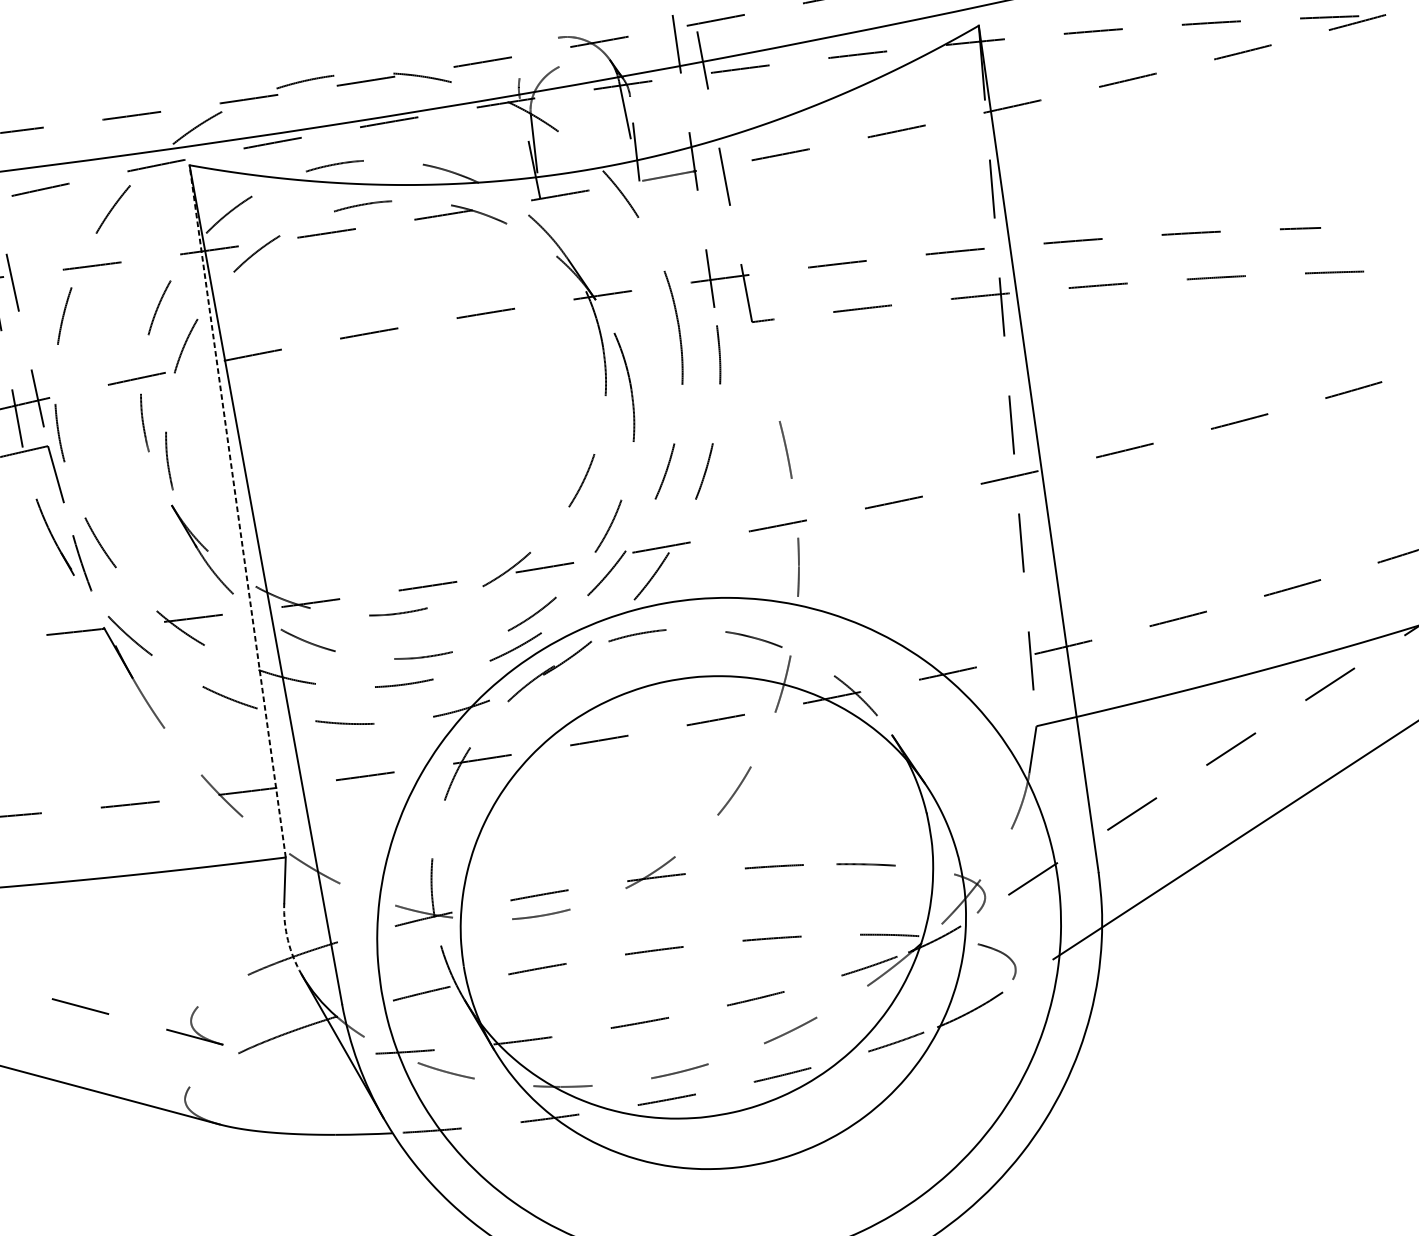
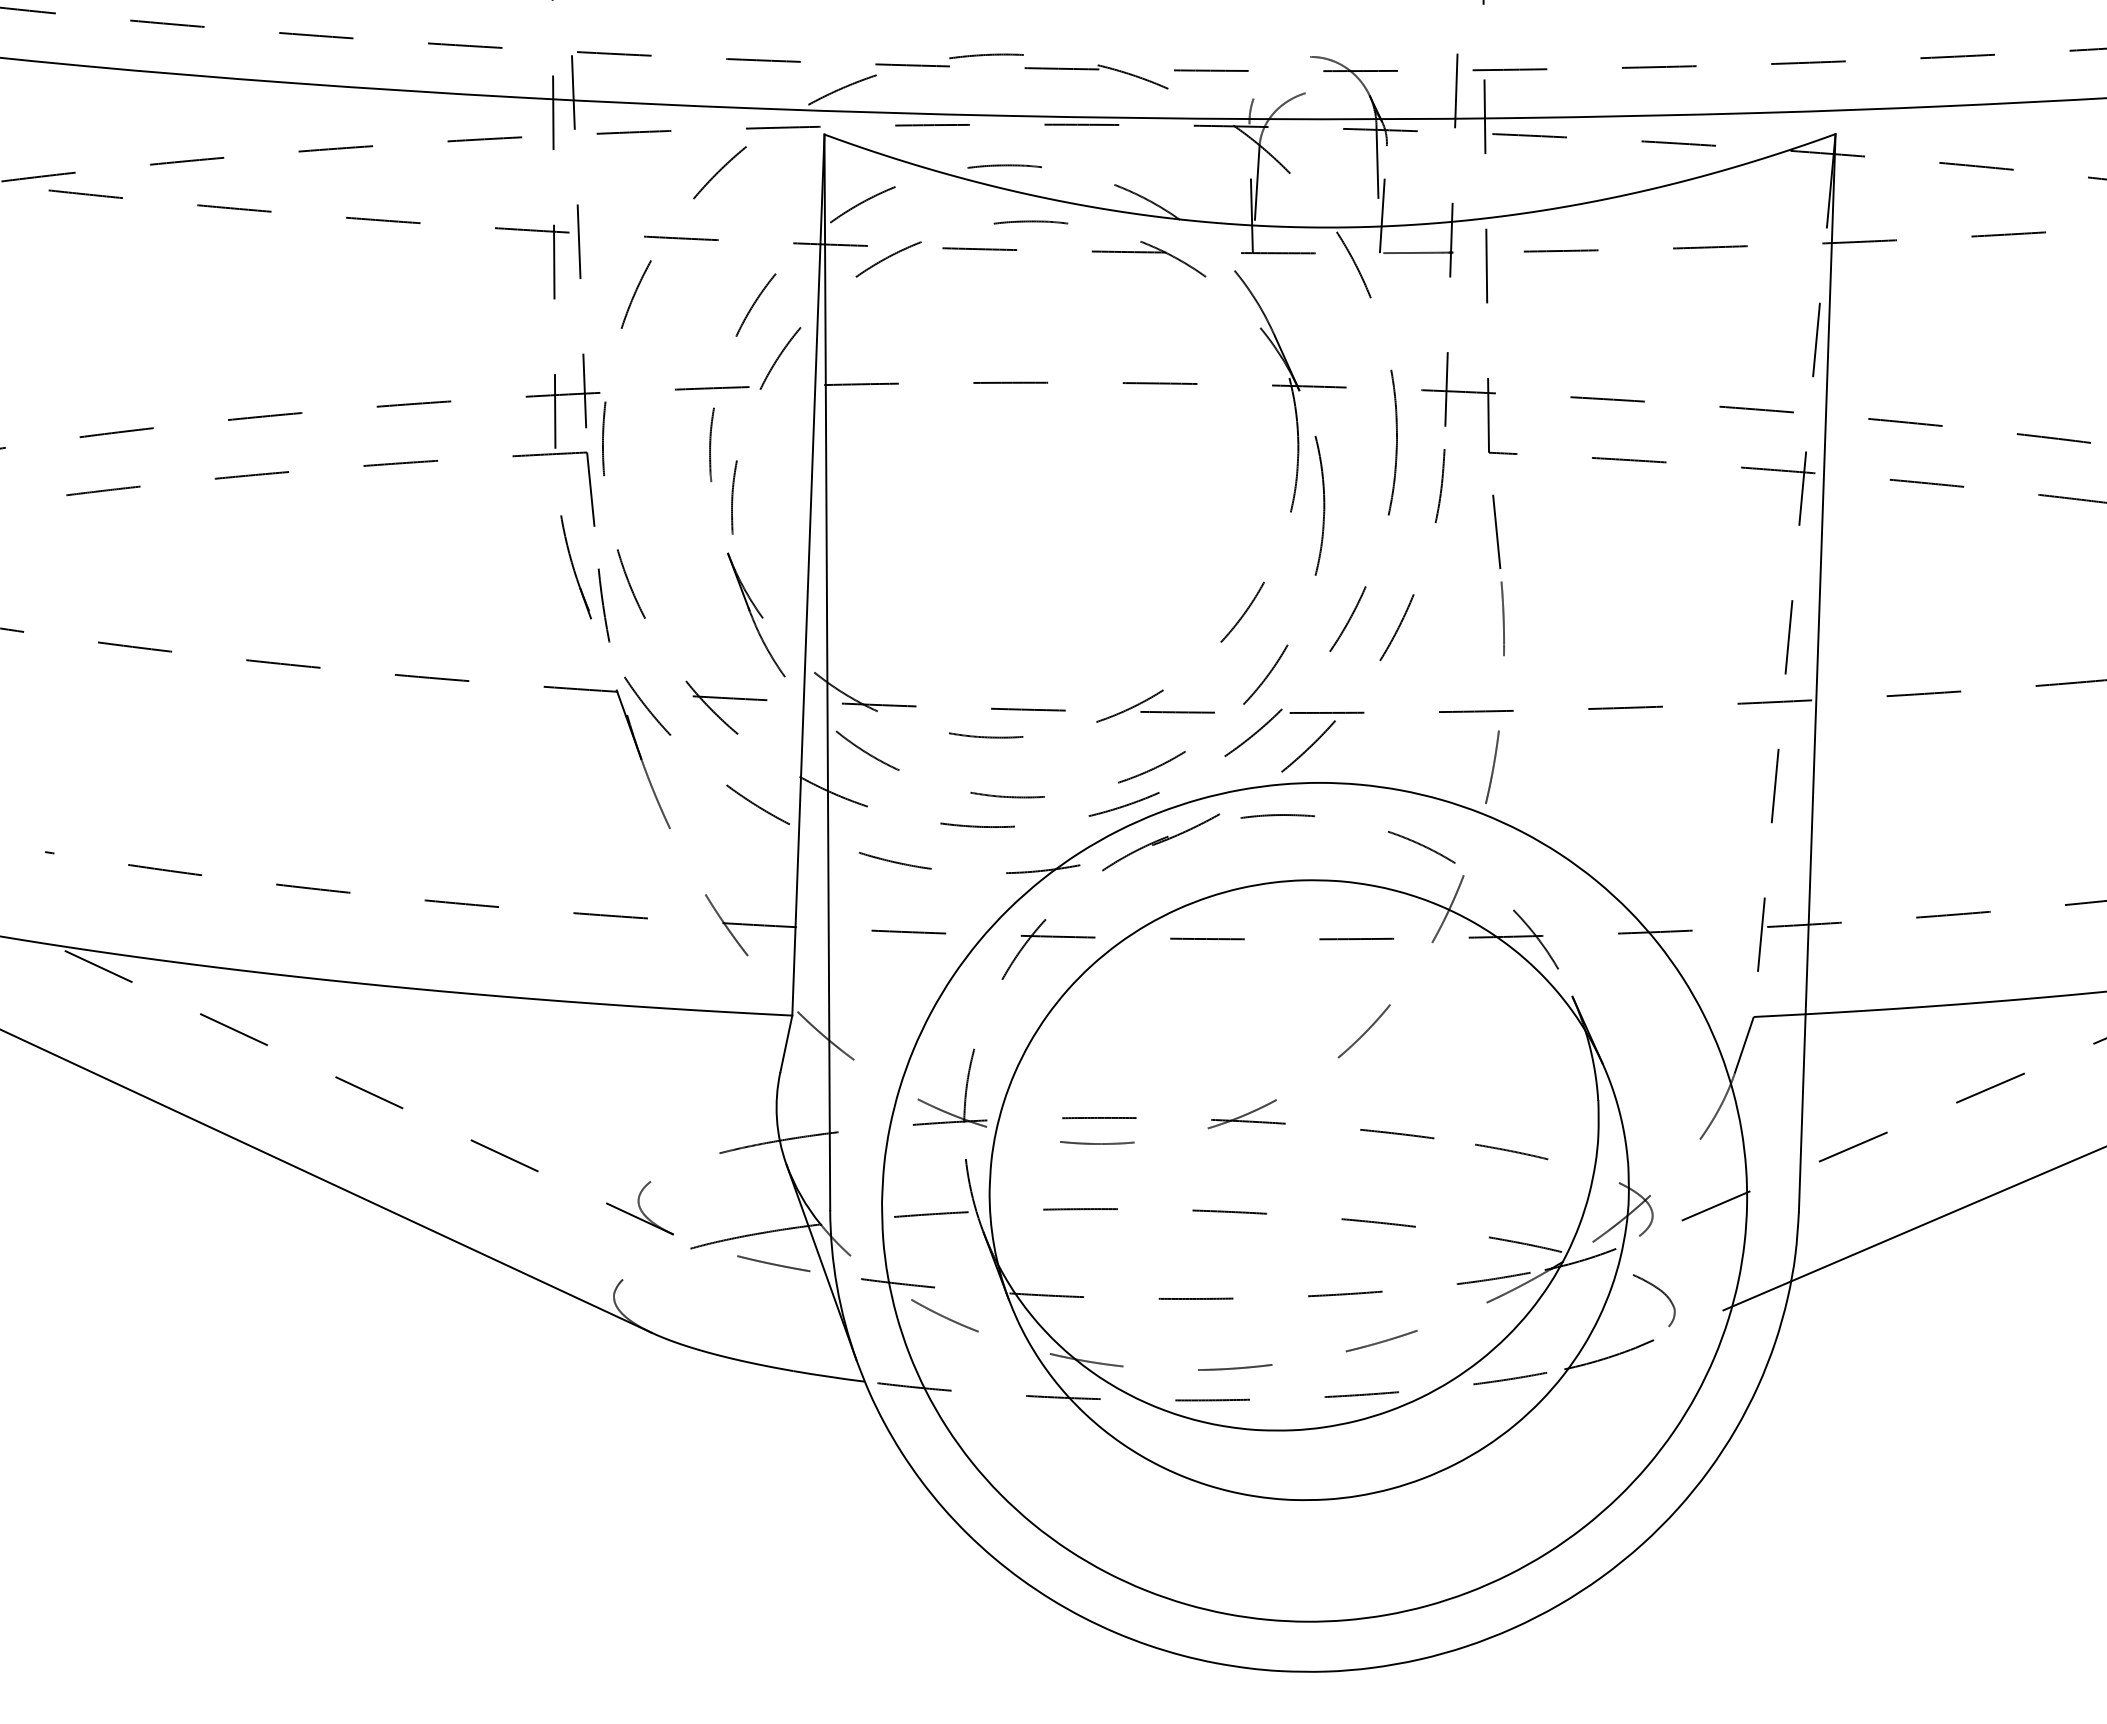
line: (768, 382) -> (1496, 531), added
line: (237, 511) -> (808, 575), dashed -> solid
arc: (287, 940) -> (776, 1118), dashed -> solid
line: (305, 1053) -> (773, 1263), added

